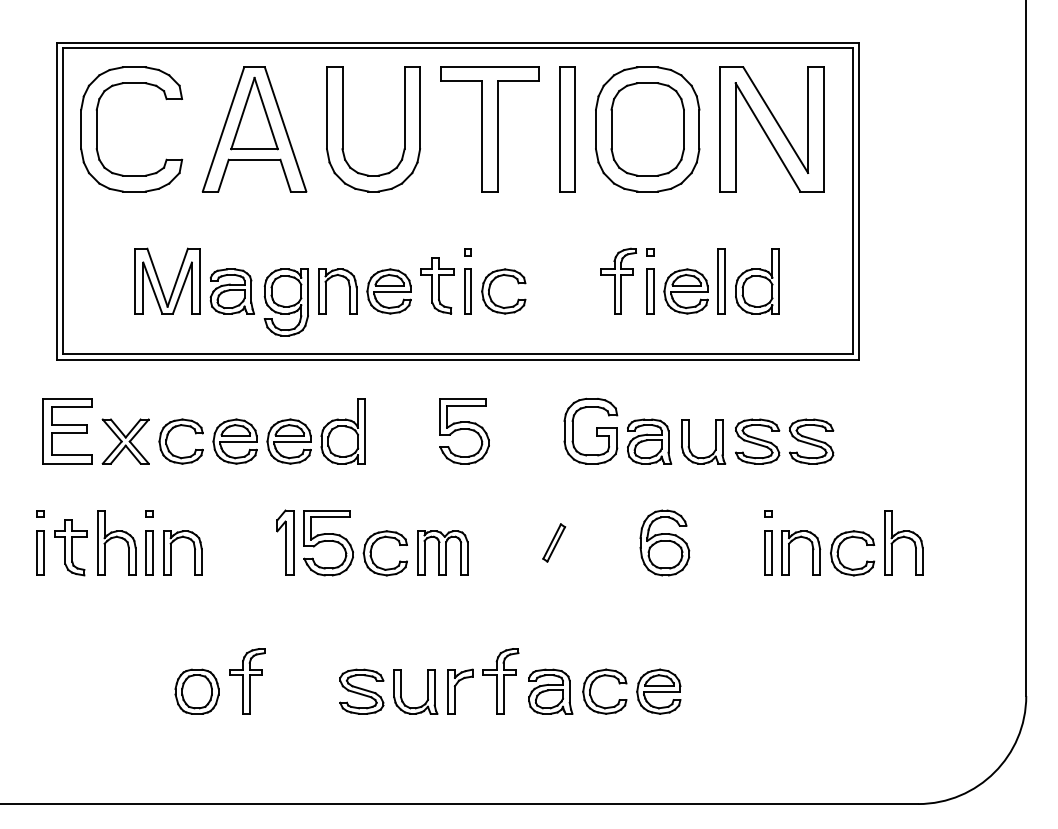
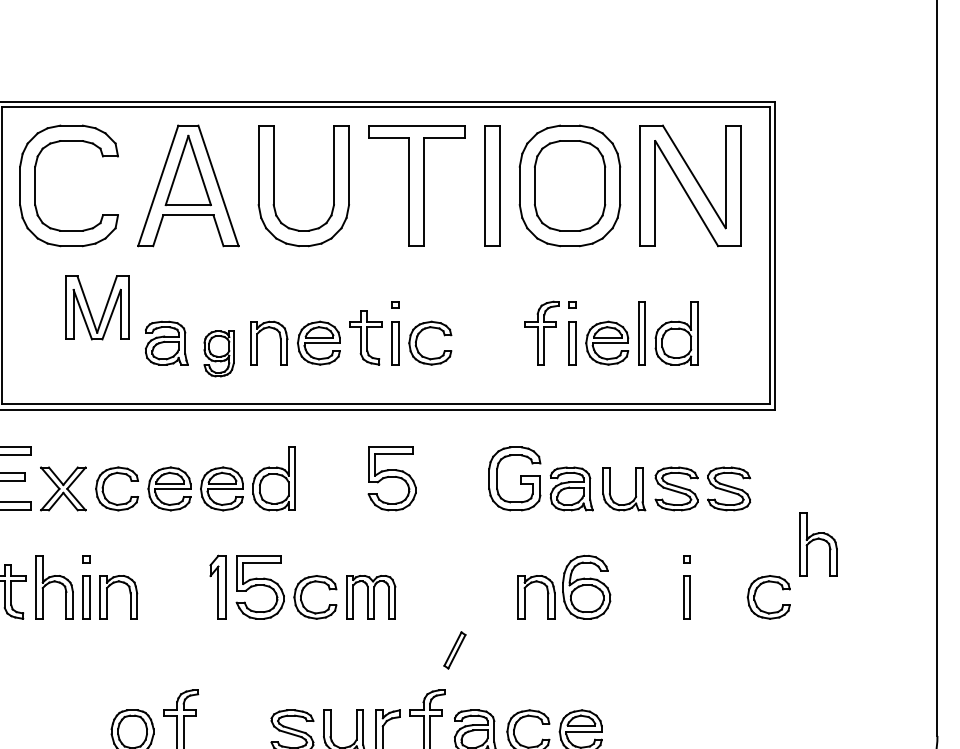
part: (160, 282) -> (90, 309), moved
part: (285, 302) -> (218, 353), size x0.7
part: (554, 542) -> (455, 649), moved
part: (903, 542) -> (818, 544), moved
part: (812, 552) -> (547, 596), moved

